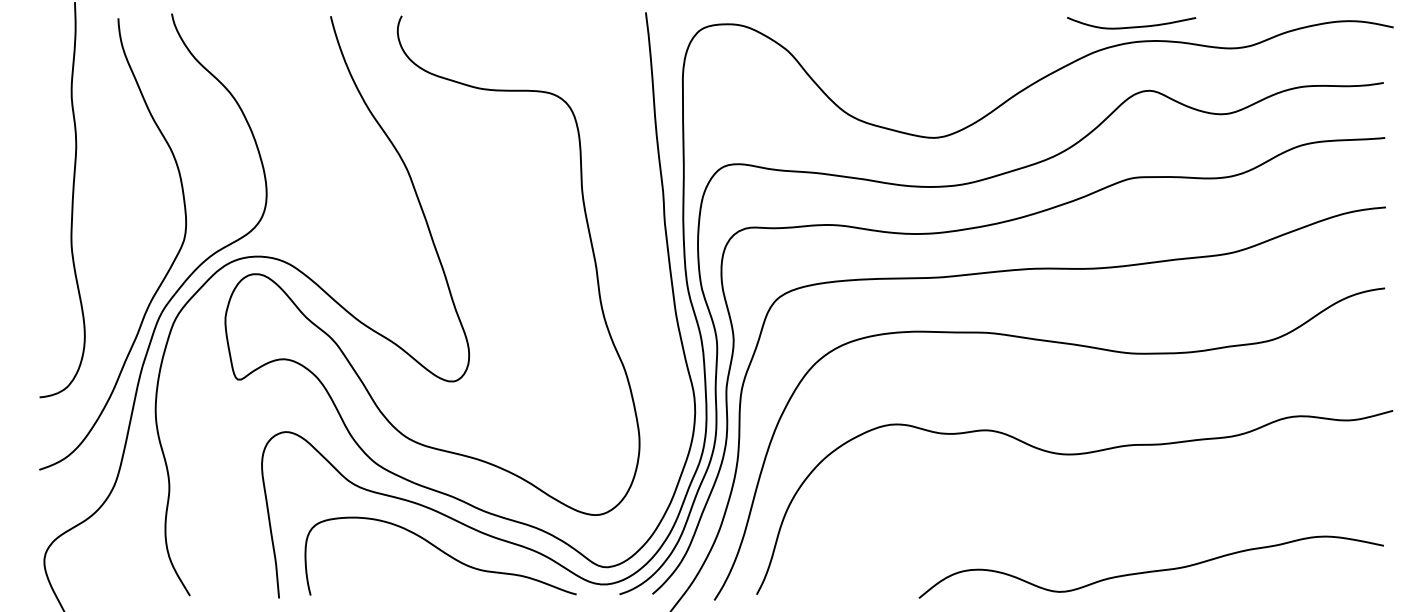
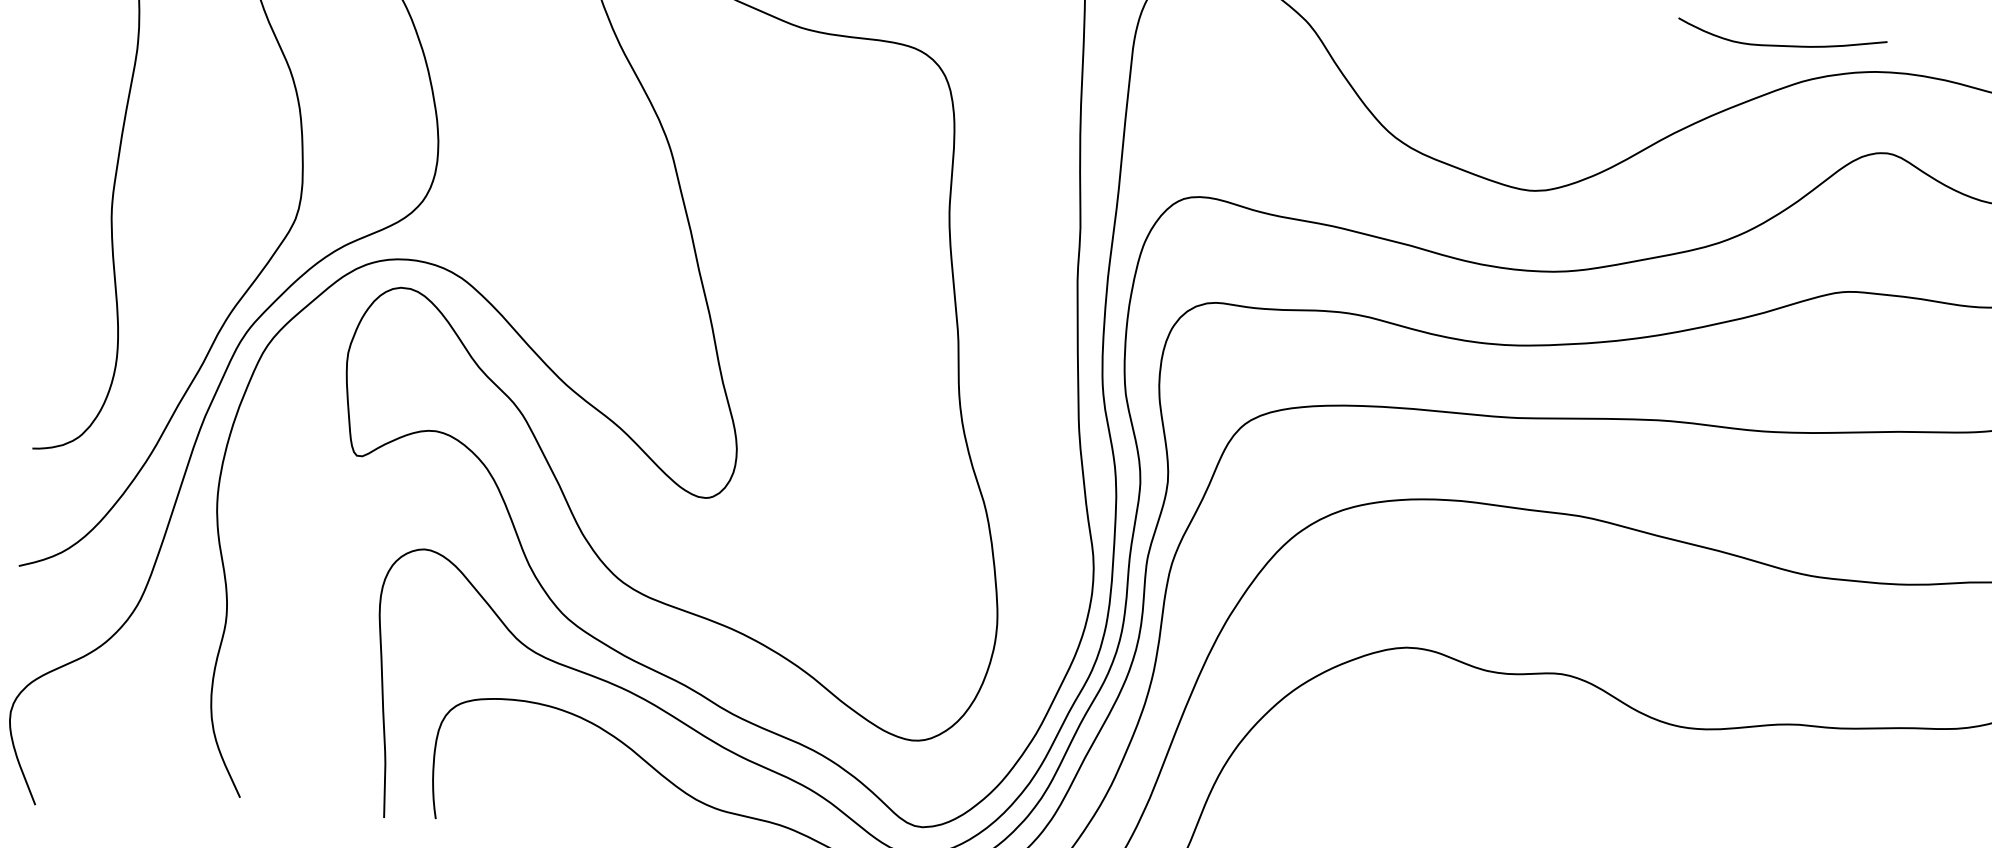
curve: (1131, 26) -> (1781, 44), moved

